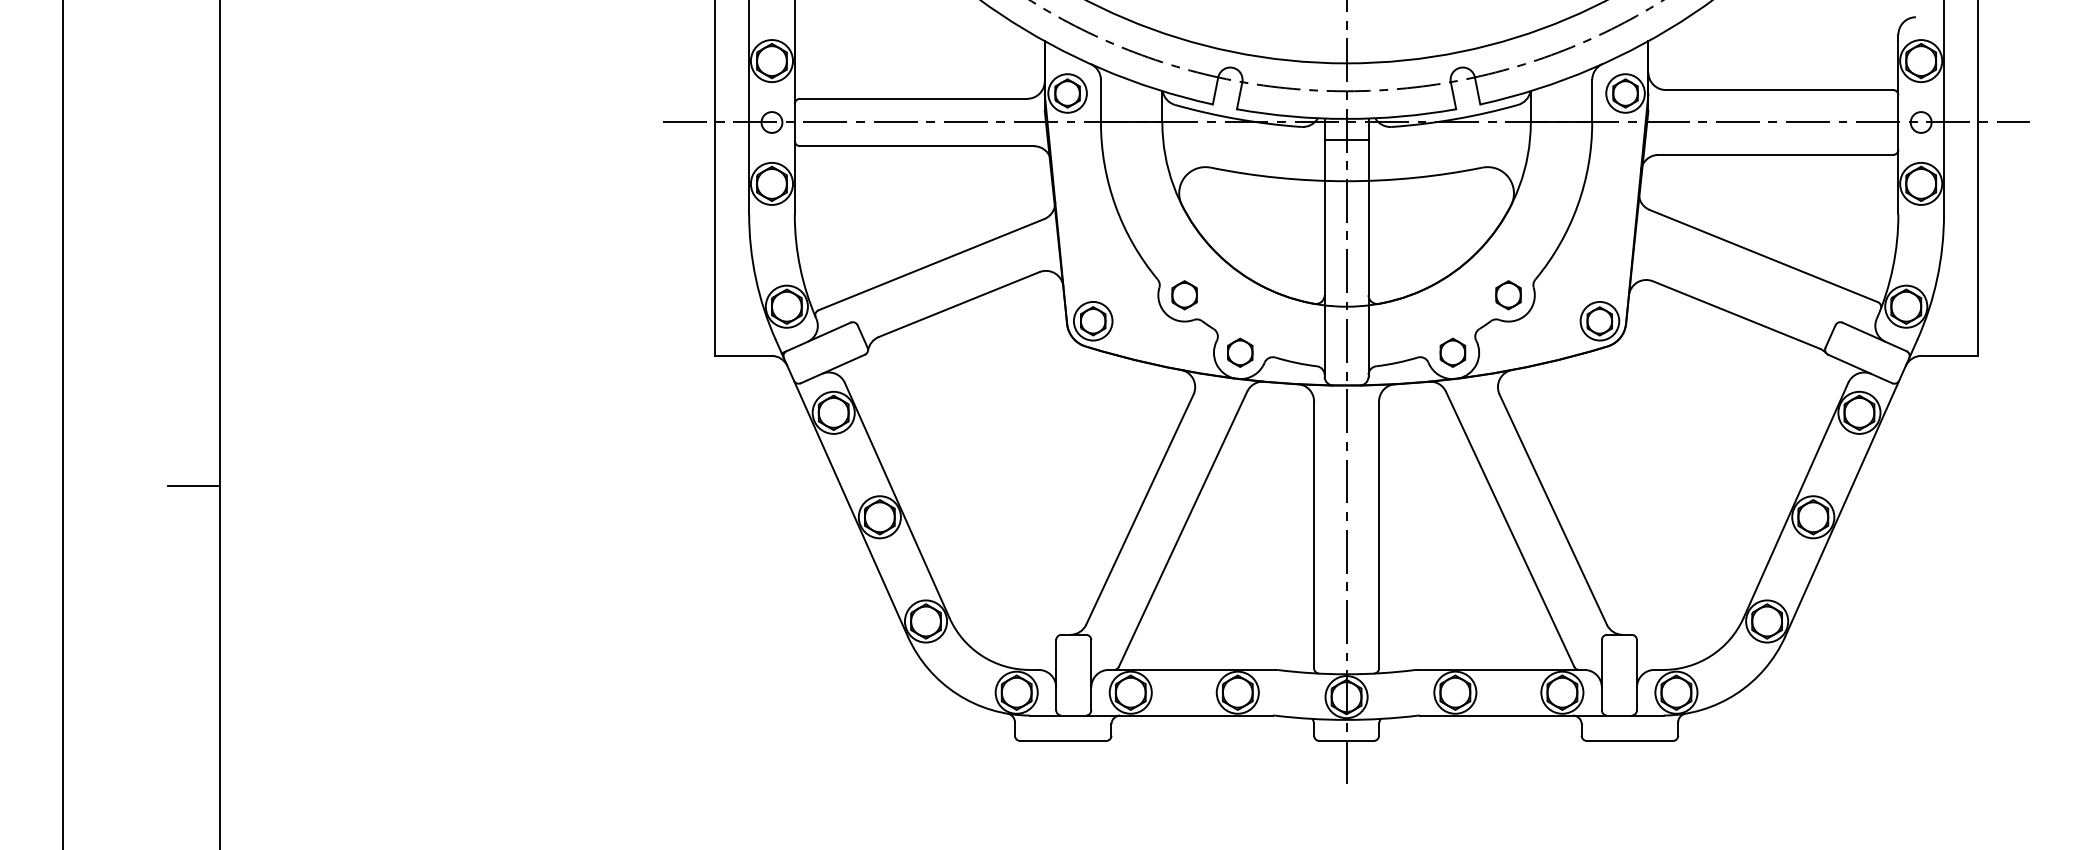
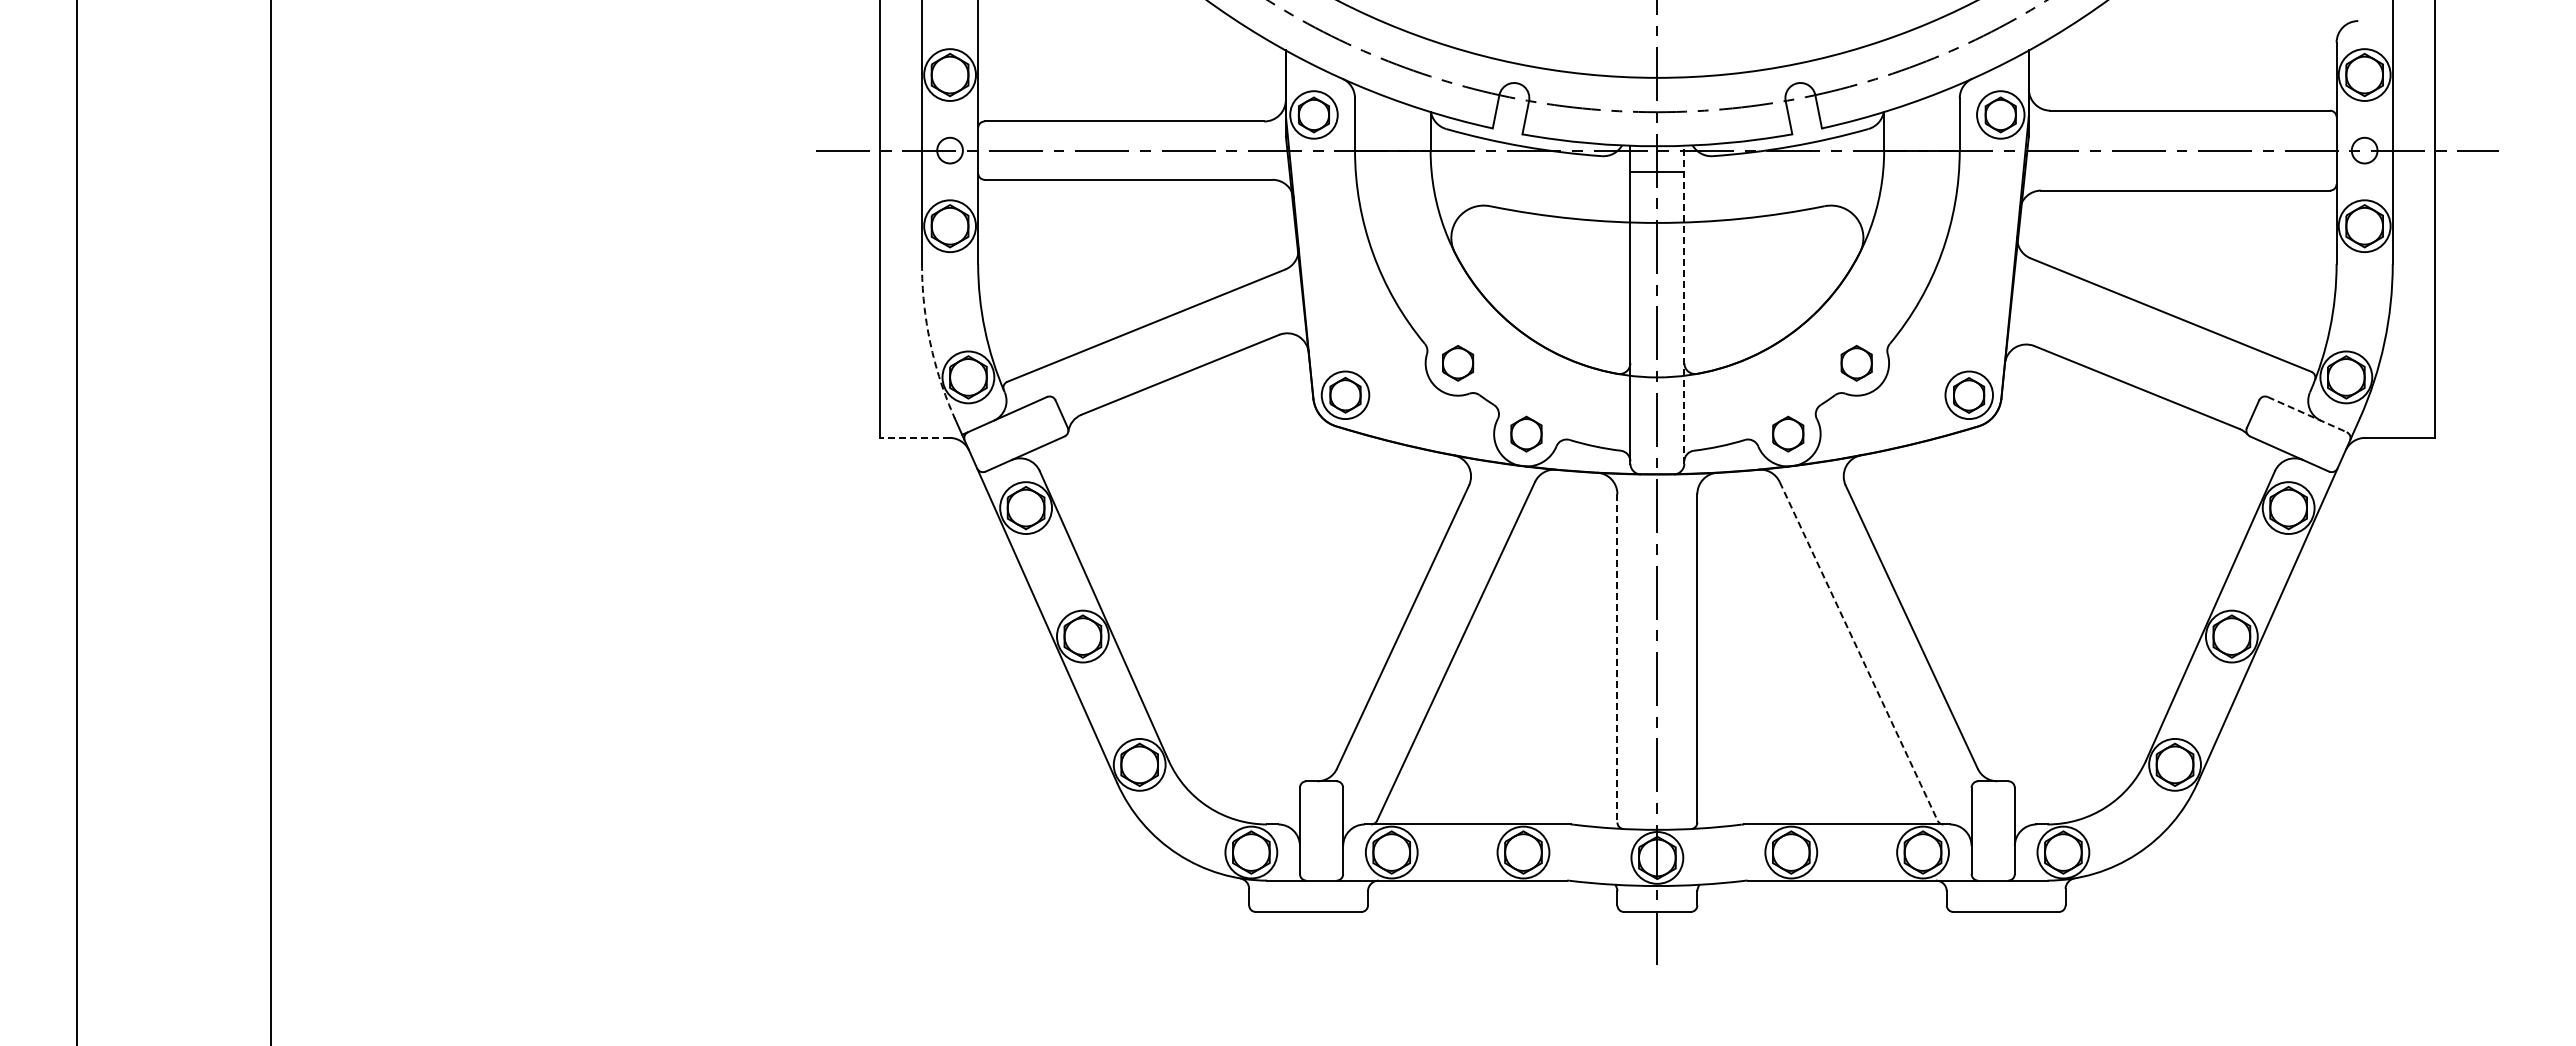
line: (1368, 247) -> (1684, 304), solid -> dashed
arc: (756, 278) -> (930, 342), solid -> dashed
line: (1874, 336) -> (2307, 414), solid -> dashed
line: (743, 355) -> (914, 437), solid -> dashed
line: (193, 486) -> (237, 598), removed
line: (1509, 529) -> (1858, 651), solid -> dashed
line: (1314, 535) -> (1617, 658), solid -> dashed

